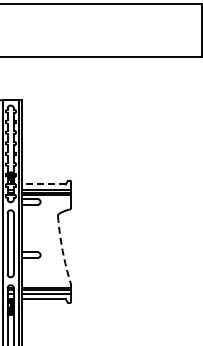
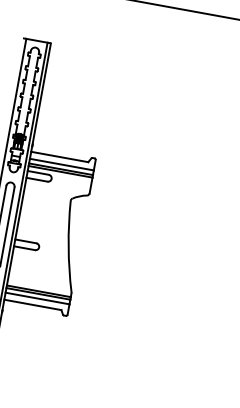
line: (43, 184) -> (59, 157), dashed -> solid
arc: (62, 250) -> (68, 246), dashed -> solid

